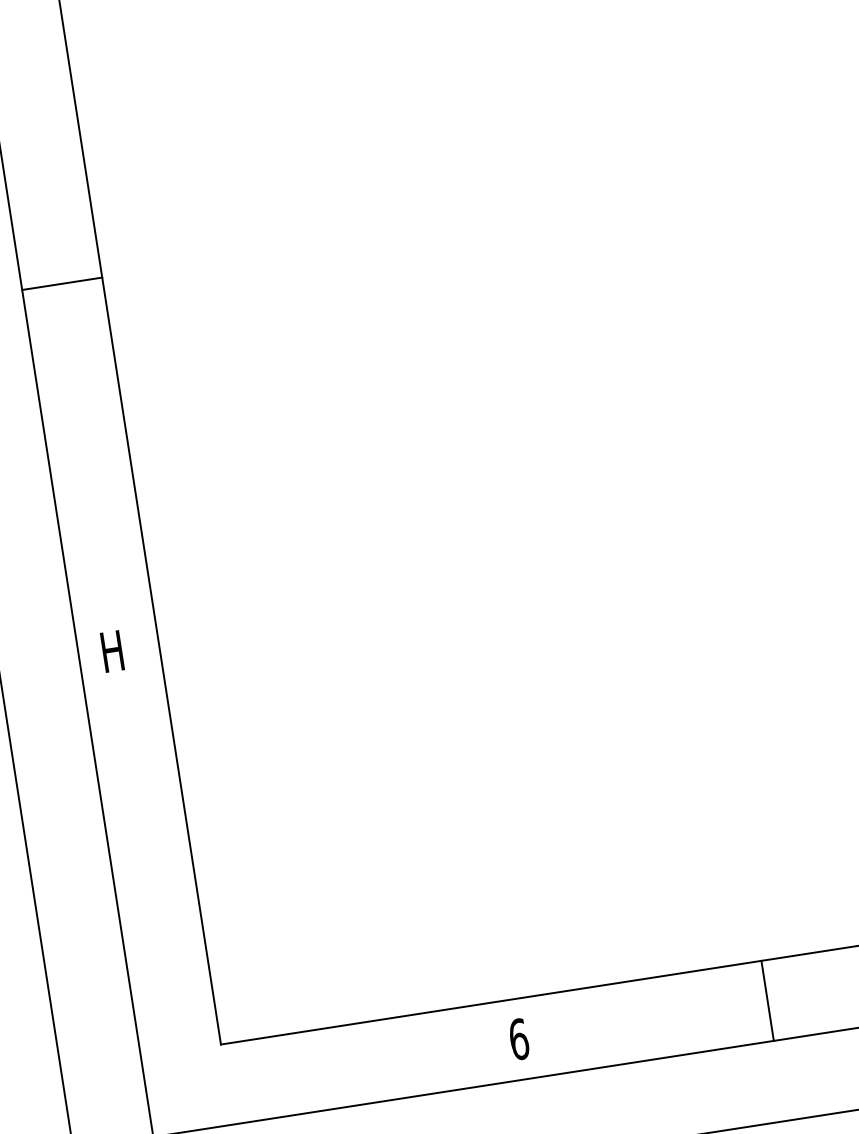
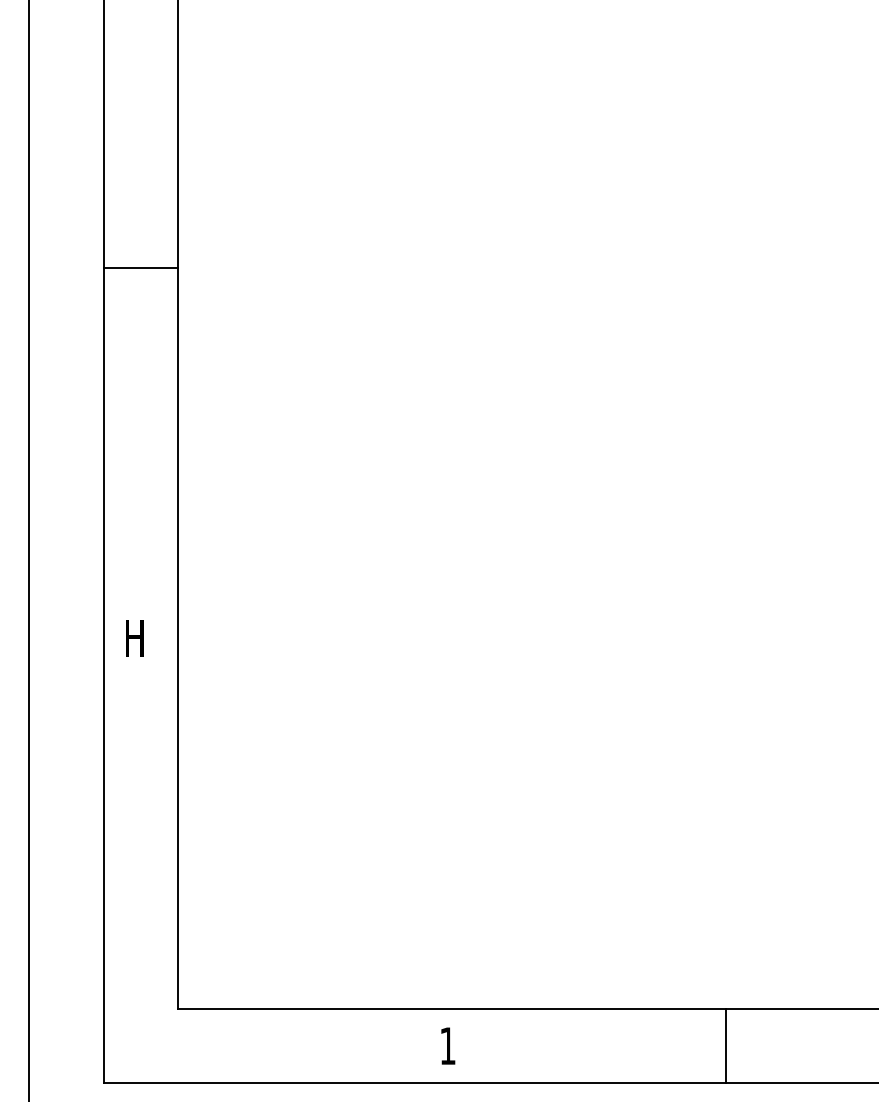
line: (61, 283) -> (140, 267), moved
line: (768, 1001) -> (726, 1046), moved
text: (519, 1039) -> (448, 1046), 6 -> 1

